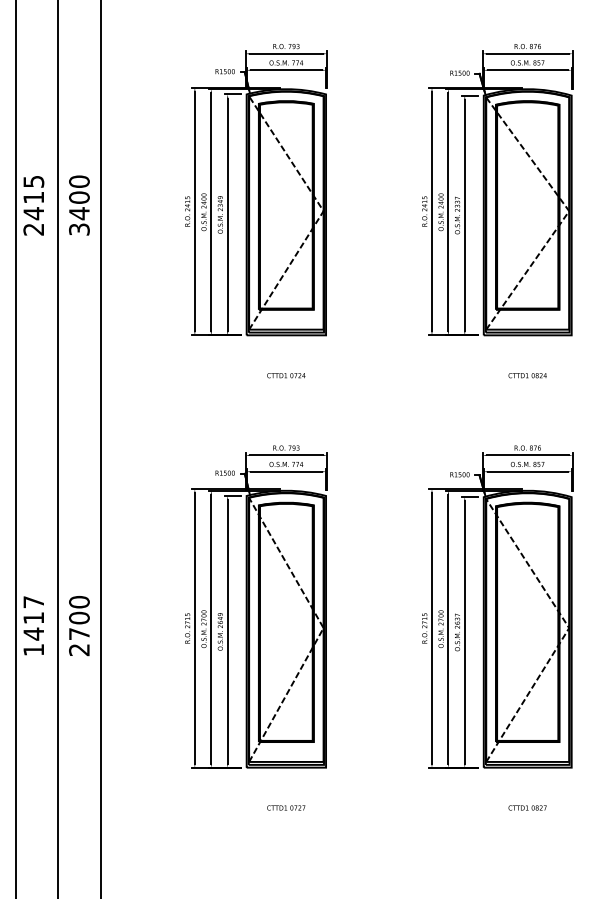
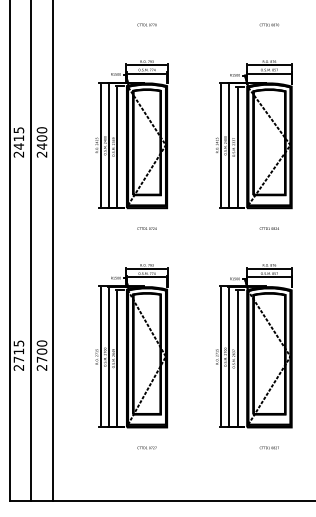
text: (80, 229) -> (42, 154), 3400 -> 2400
text: (32, 625) -> (18, 355), 1417 -> 2715

